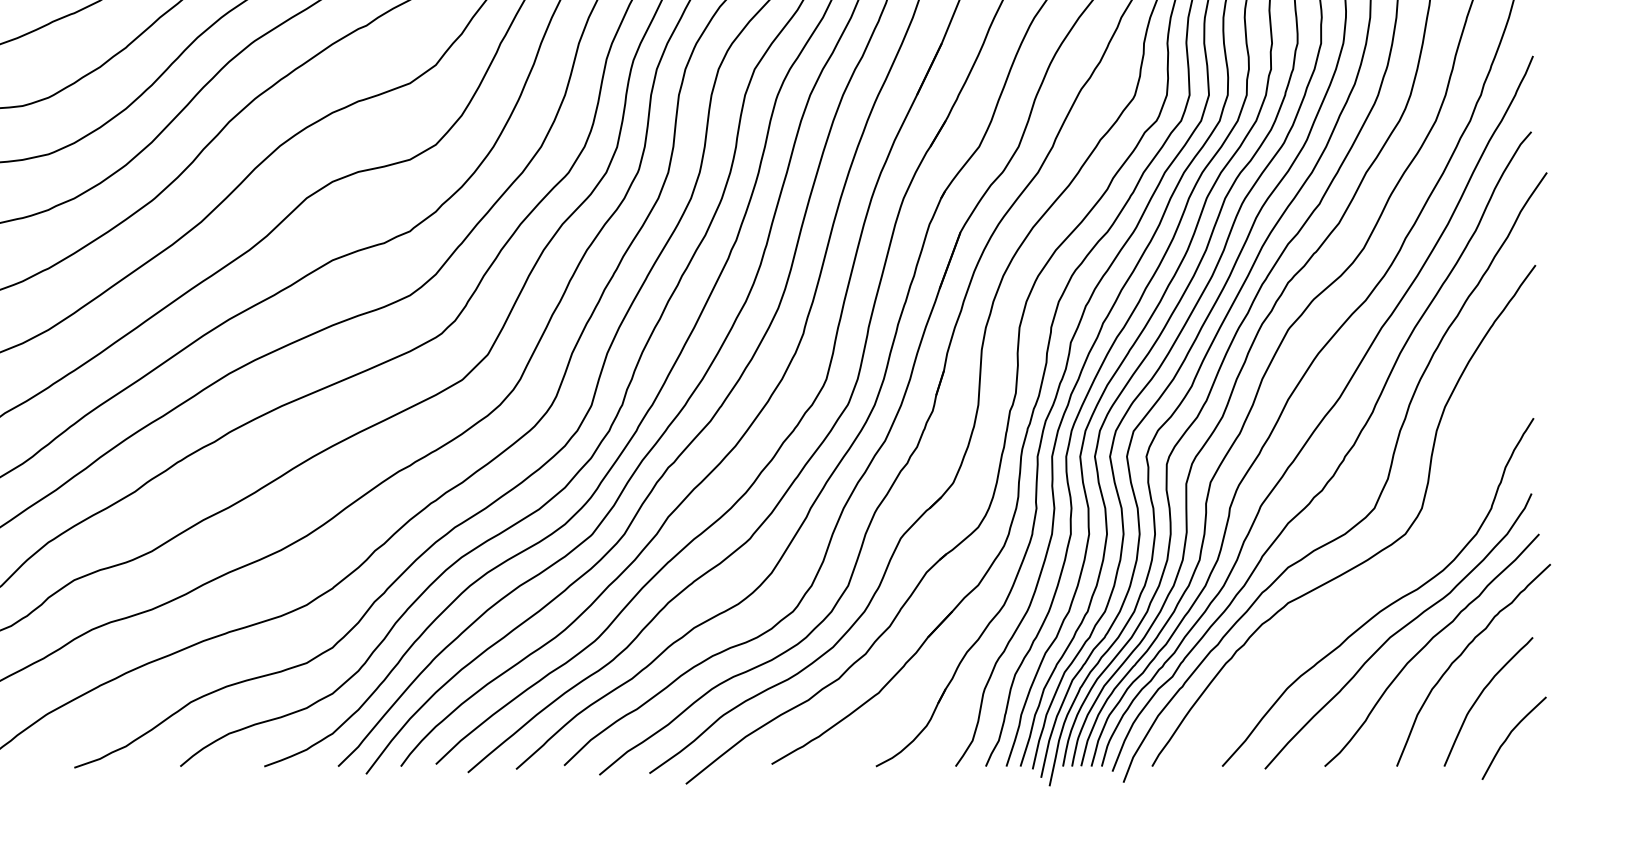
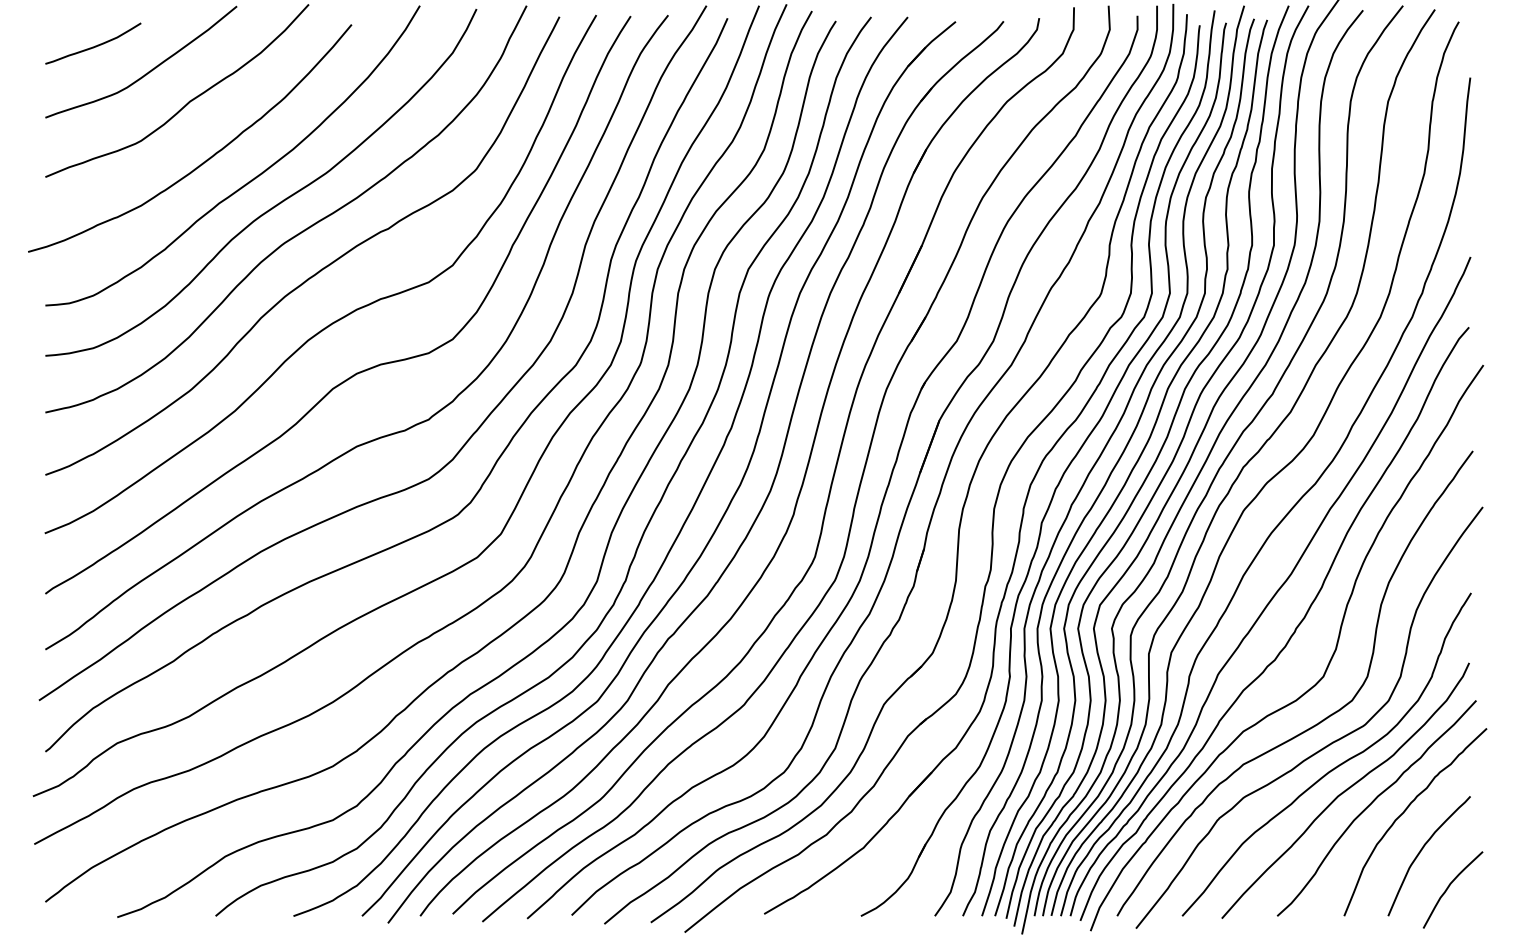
curve: (1375, 583) -> (1324, 746), added

